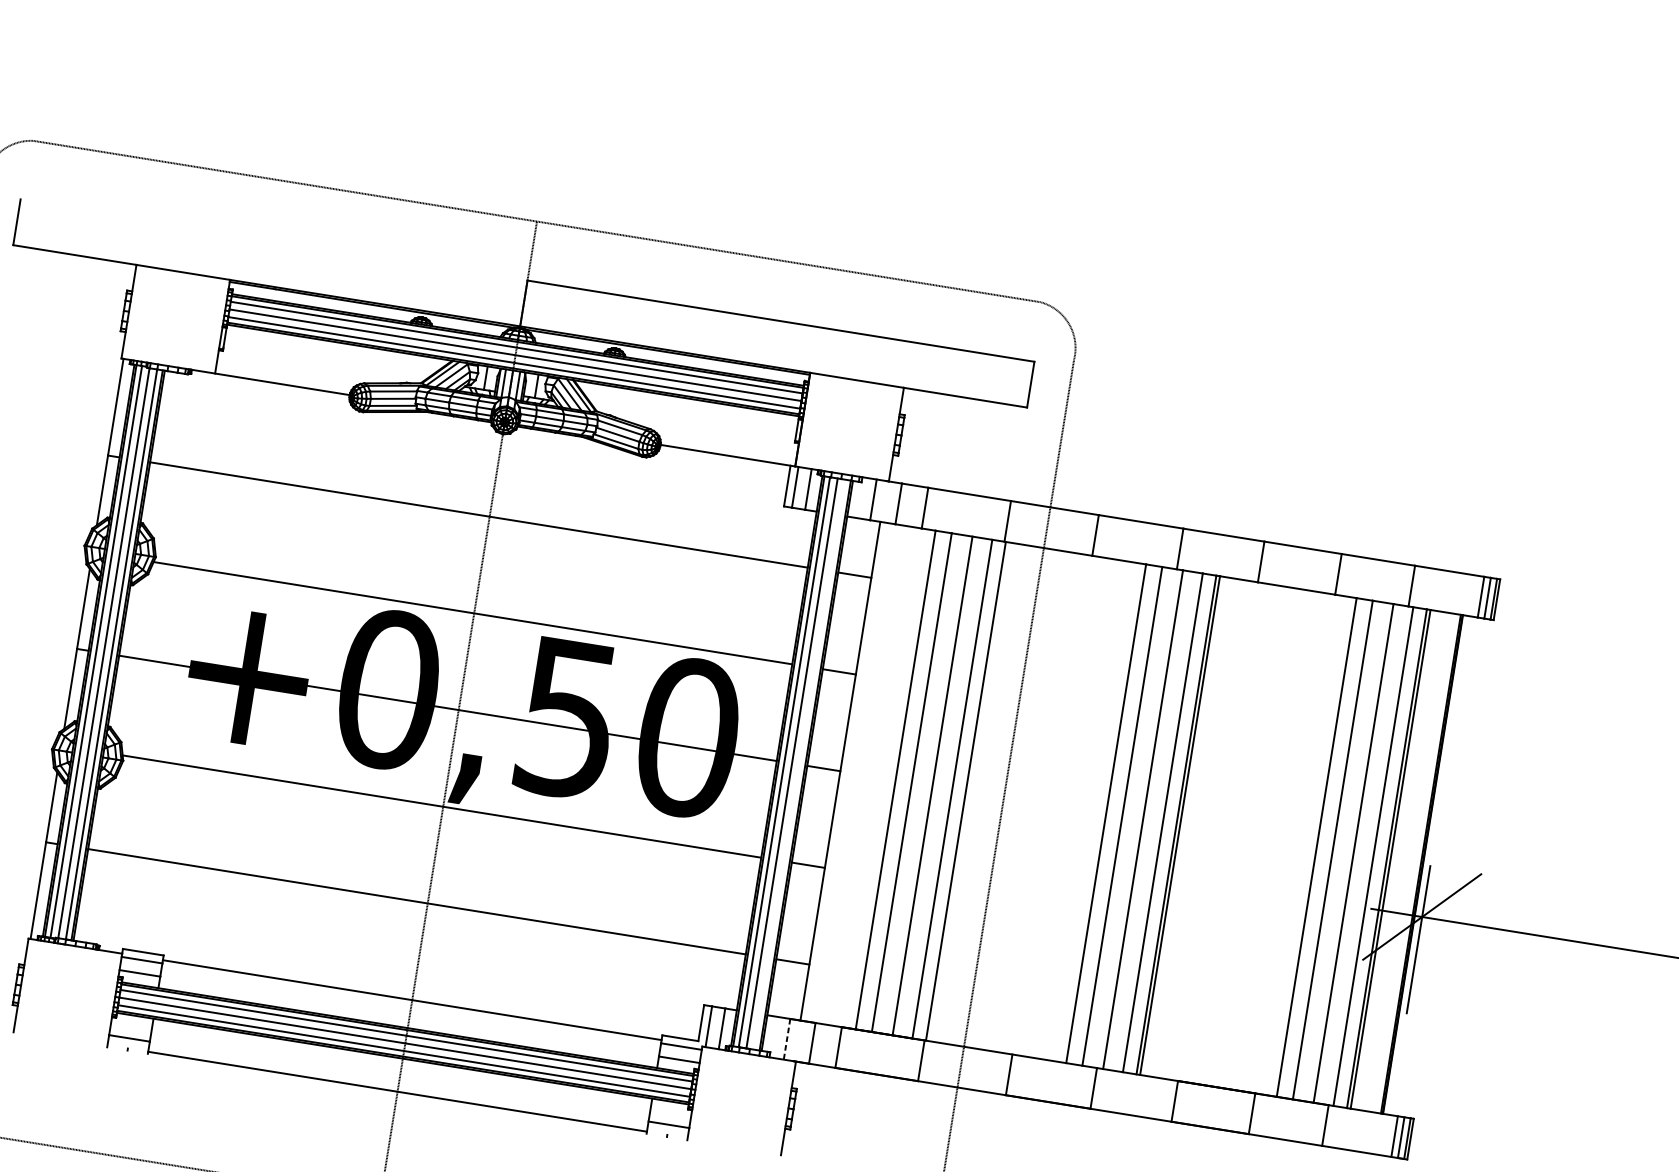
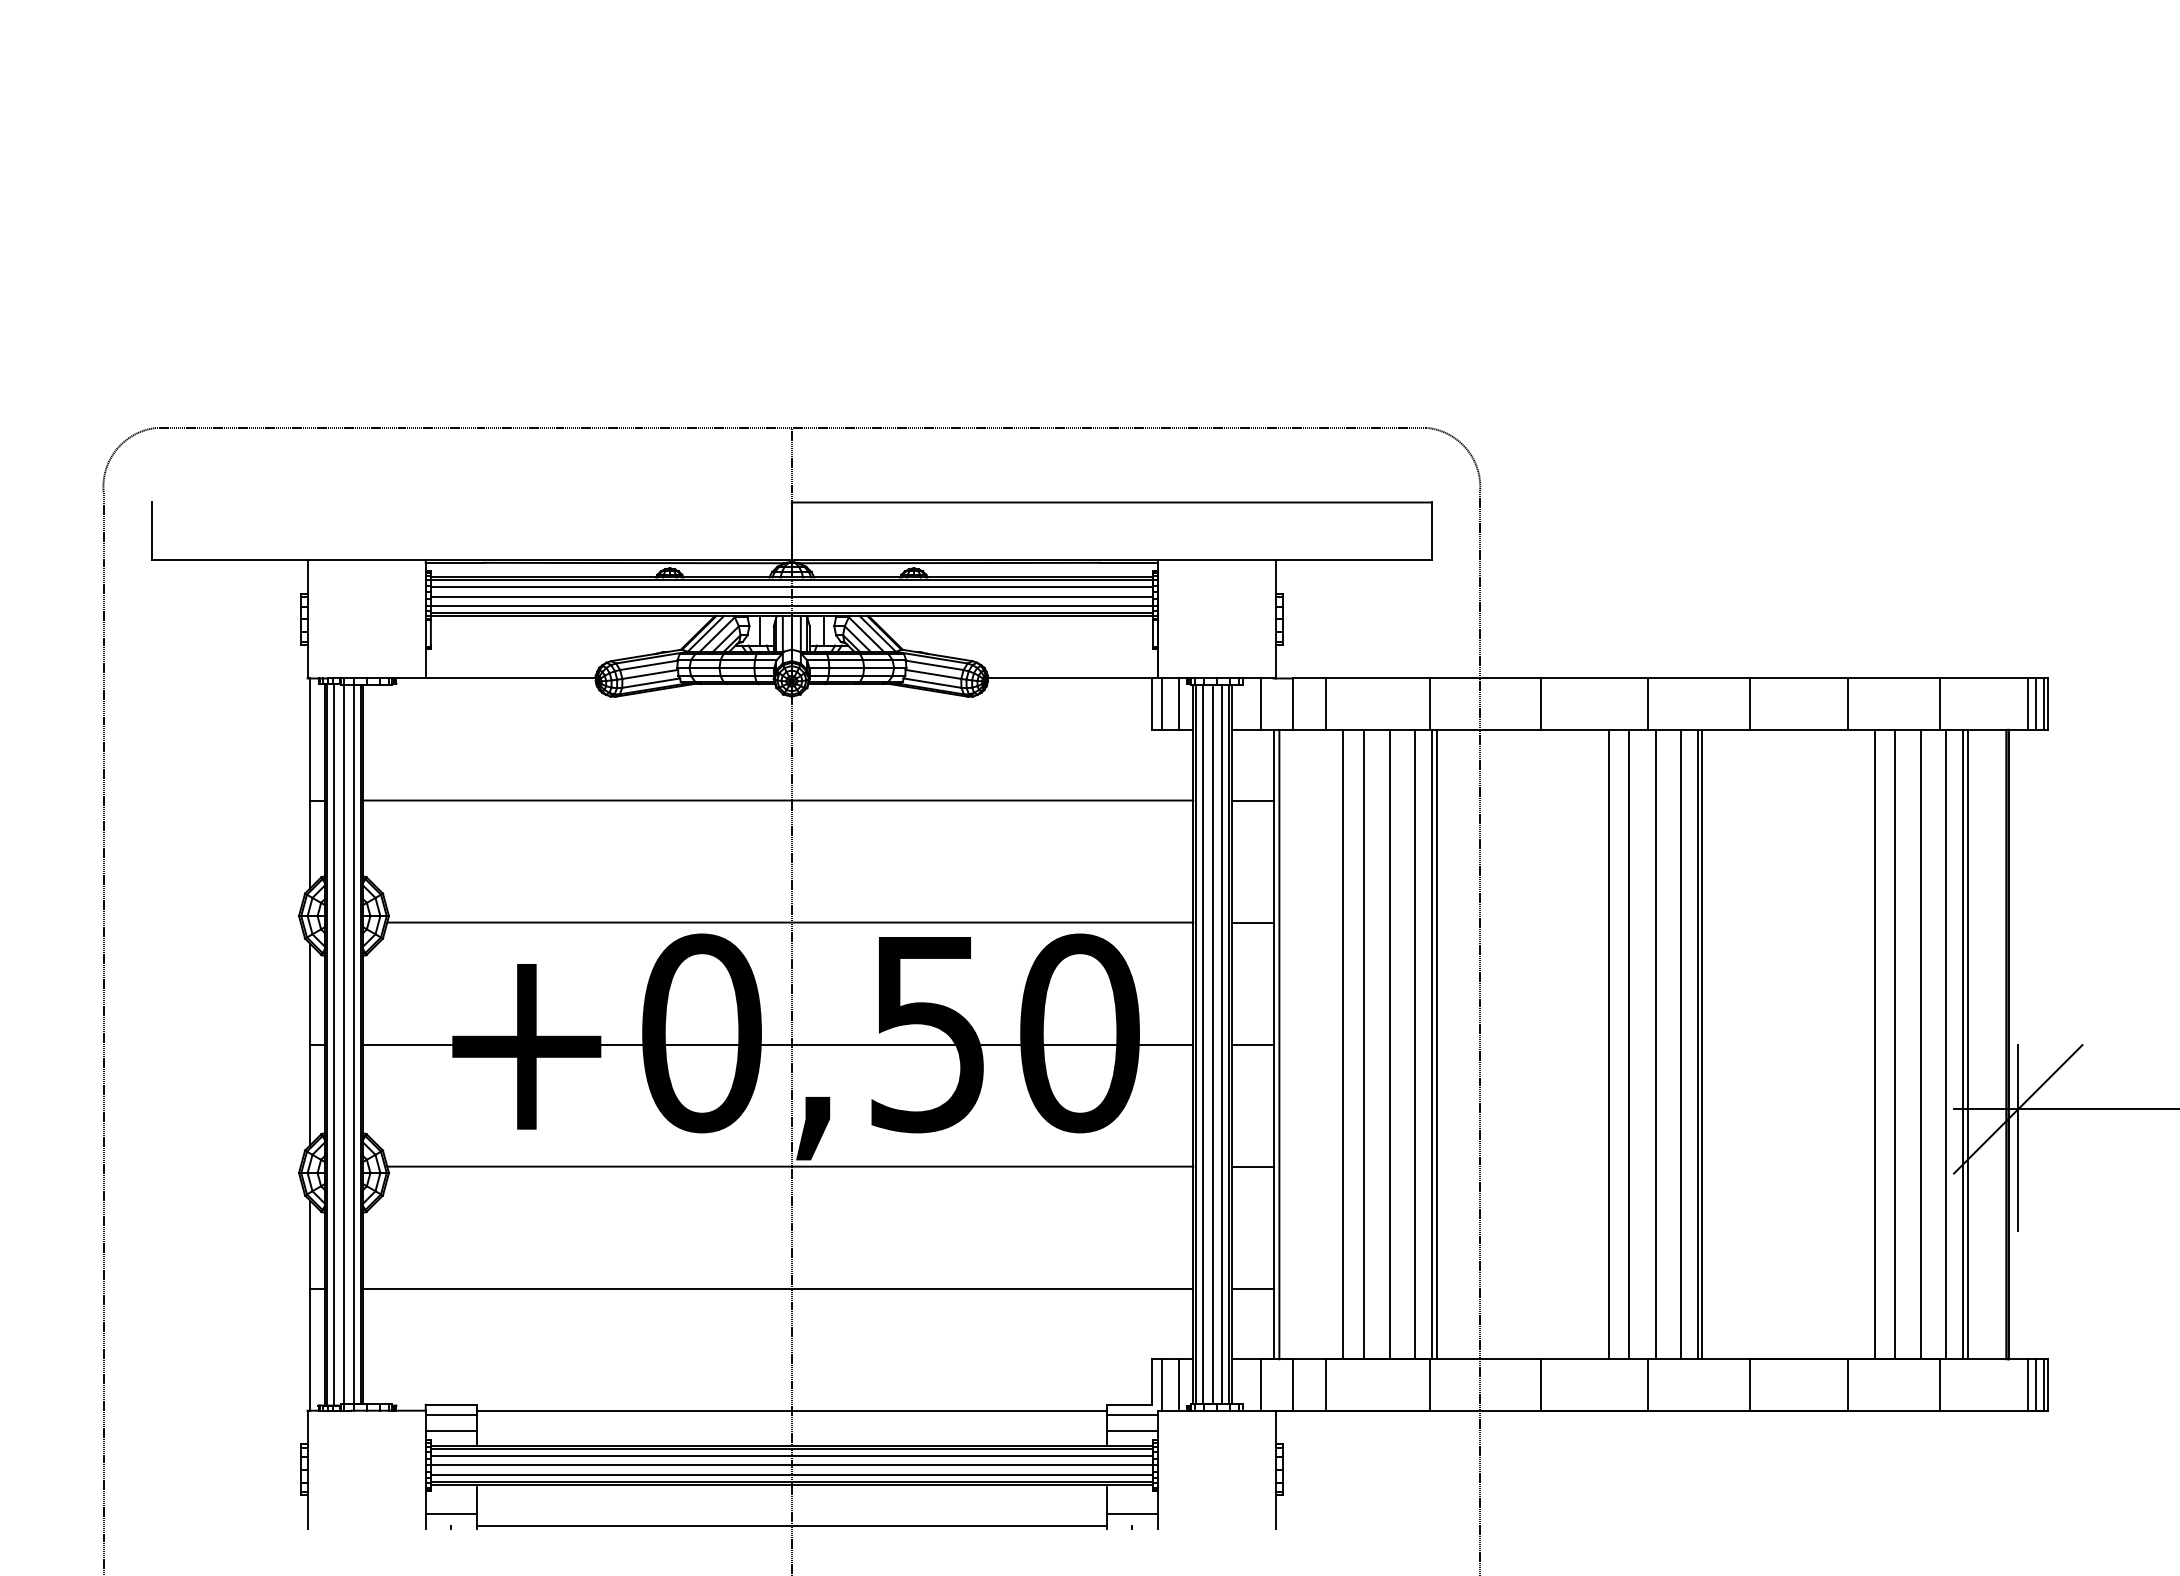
line: (799, 764) -> (1222, 1044), added
line: (845, 771) -> (1279, 1044), added
line: (969, 791) -> (1436, 1044), added
line: (786, 1039) -> (1260, 1385), dashed -> solid

